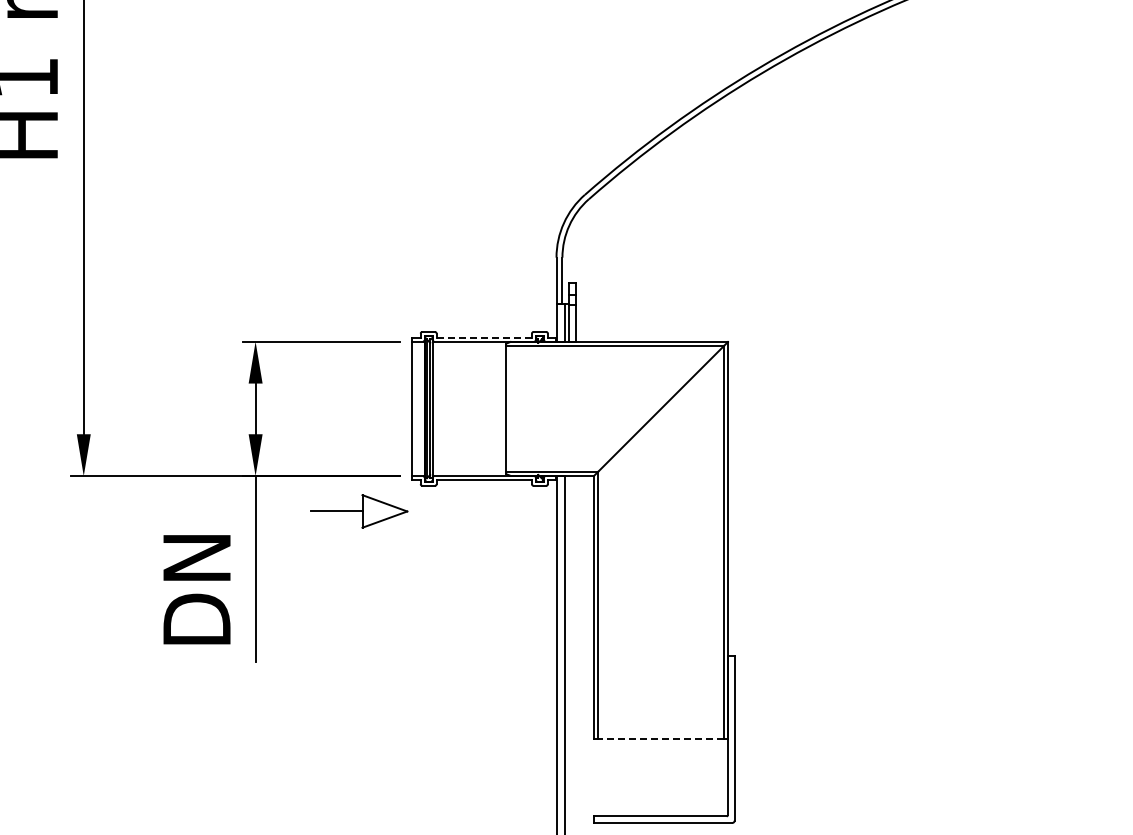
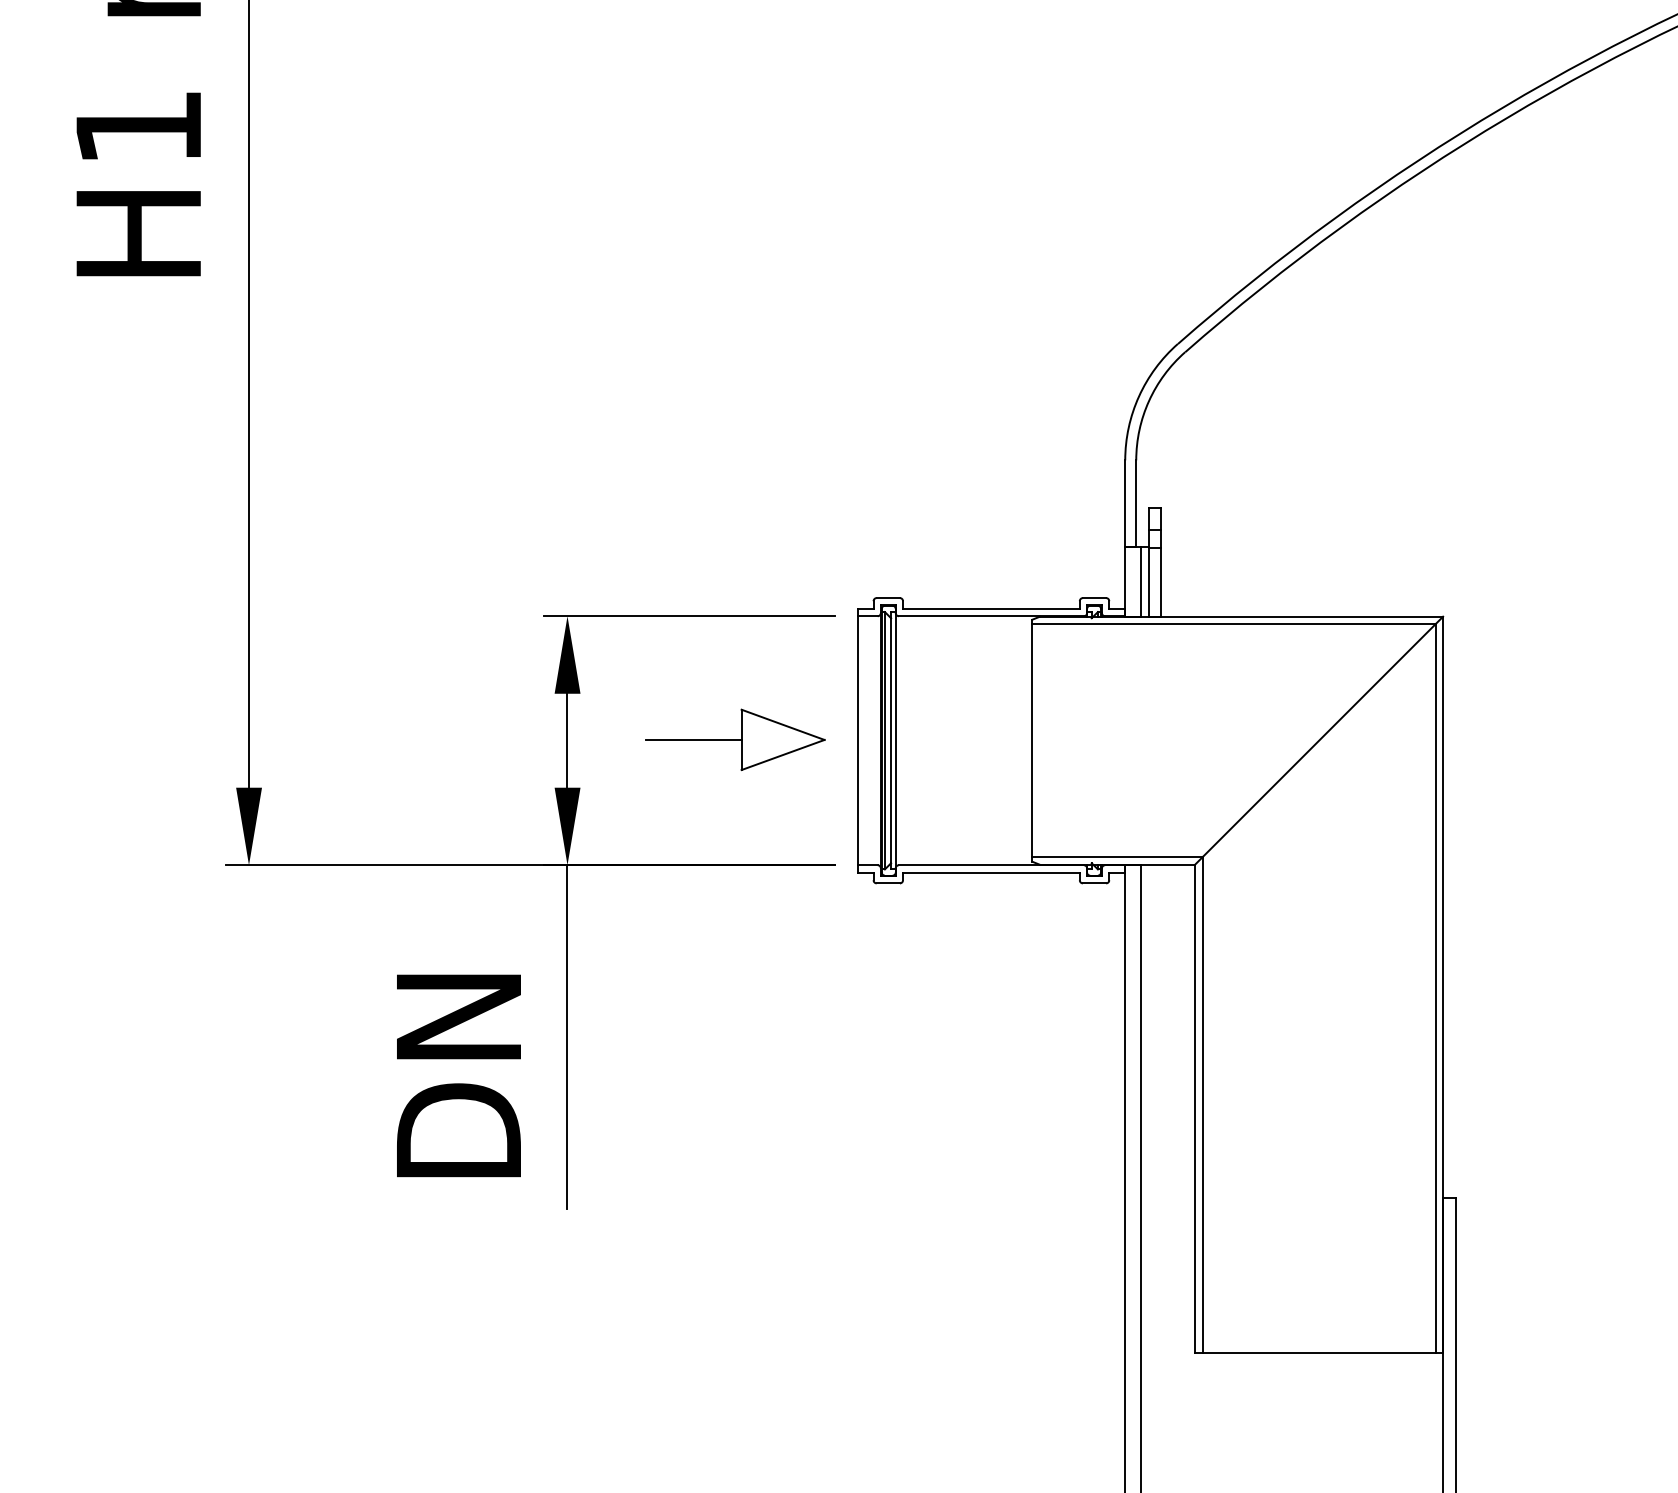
line: (484, 337) -> (991, 608), dashed -> solid
part: (359, 511) -> (735, 739), moved
line: (661, 739) -> (1319, 1353), dashed -> solid

